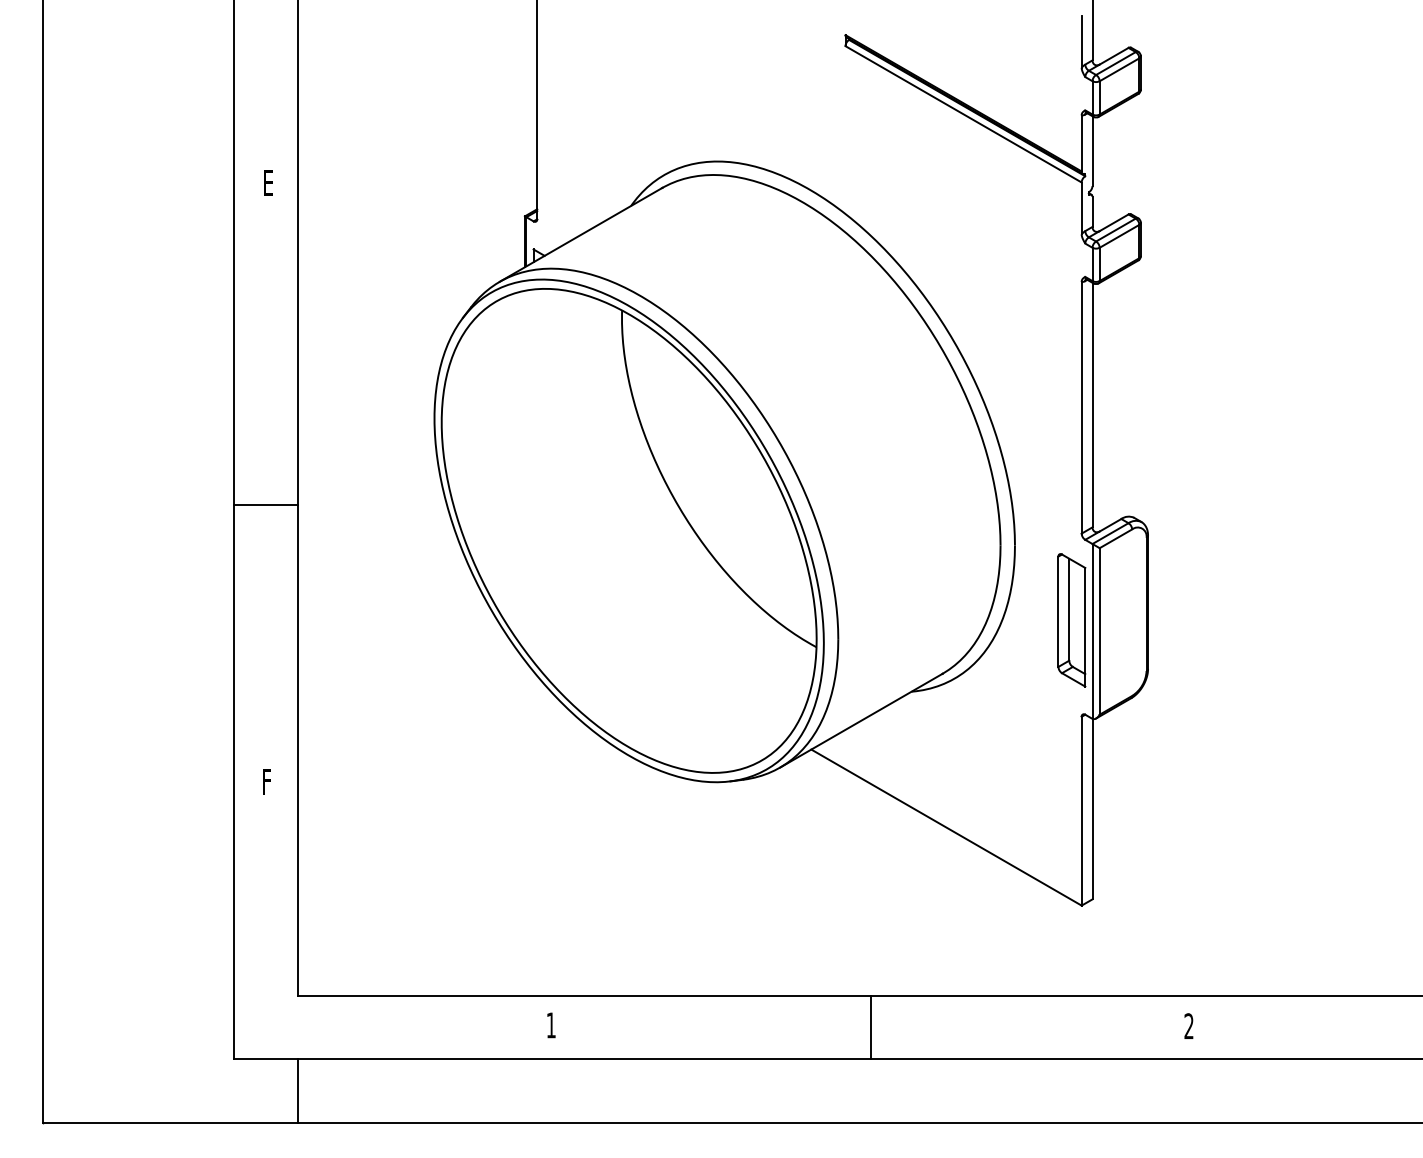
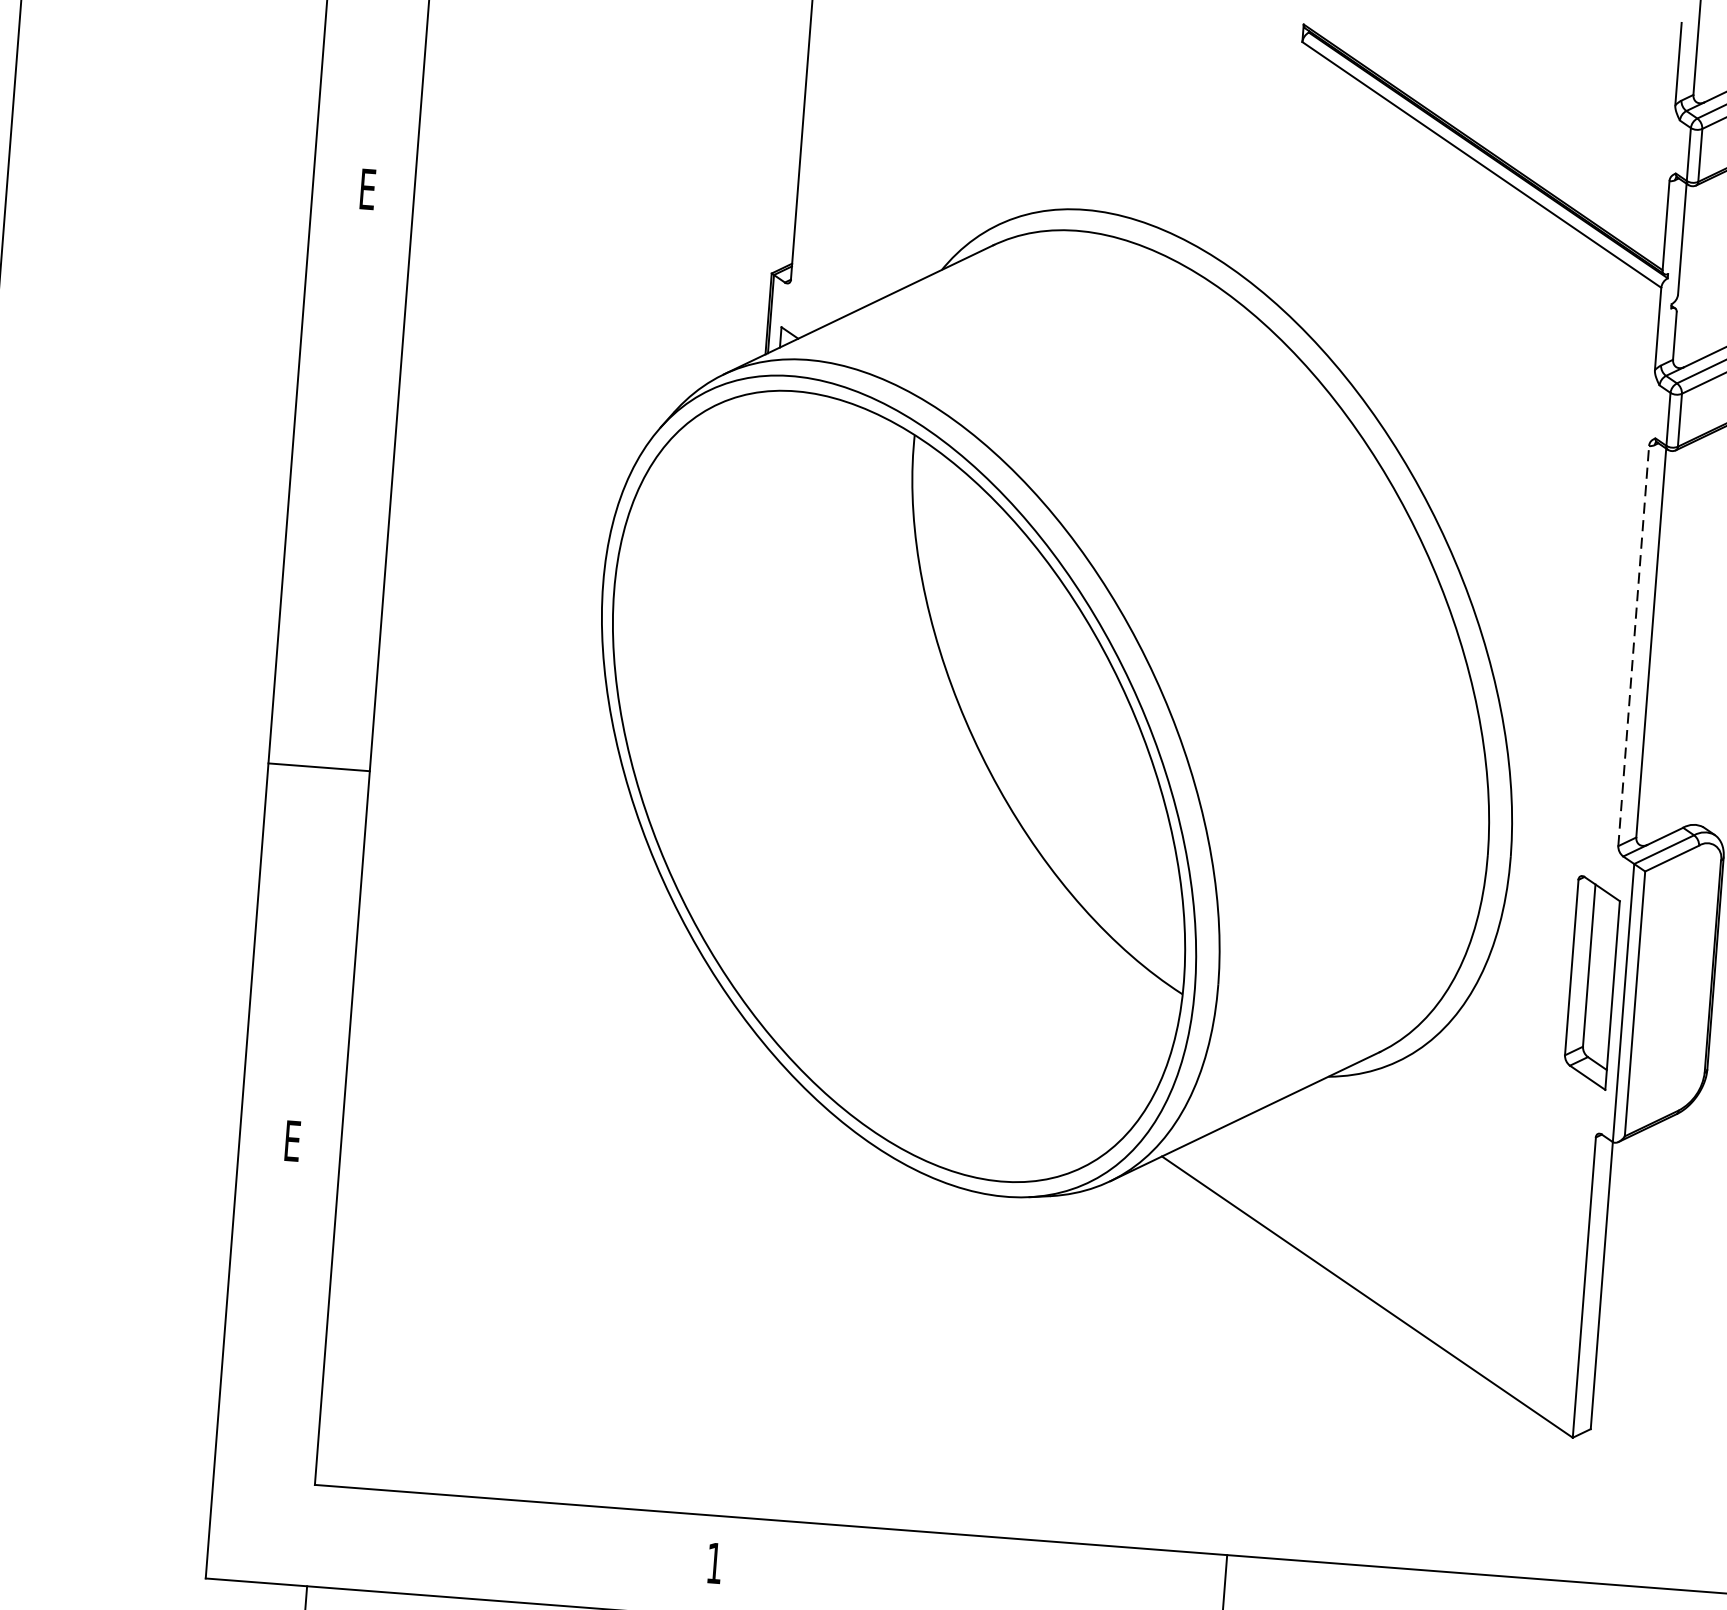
line: (1081, 407) -> (1633, 645), solid -> dashed
line: (265, 504) -> (318, 766), moved
text: (268, 781) -> (294, 1140), F -> E

